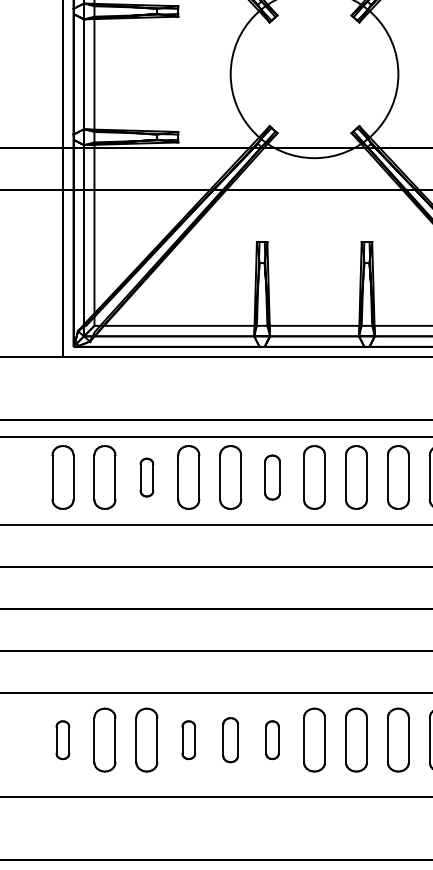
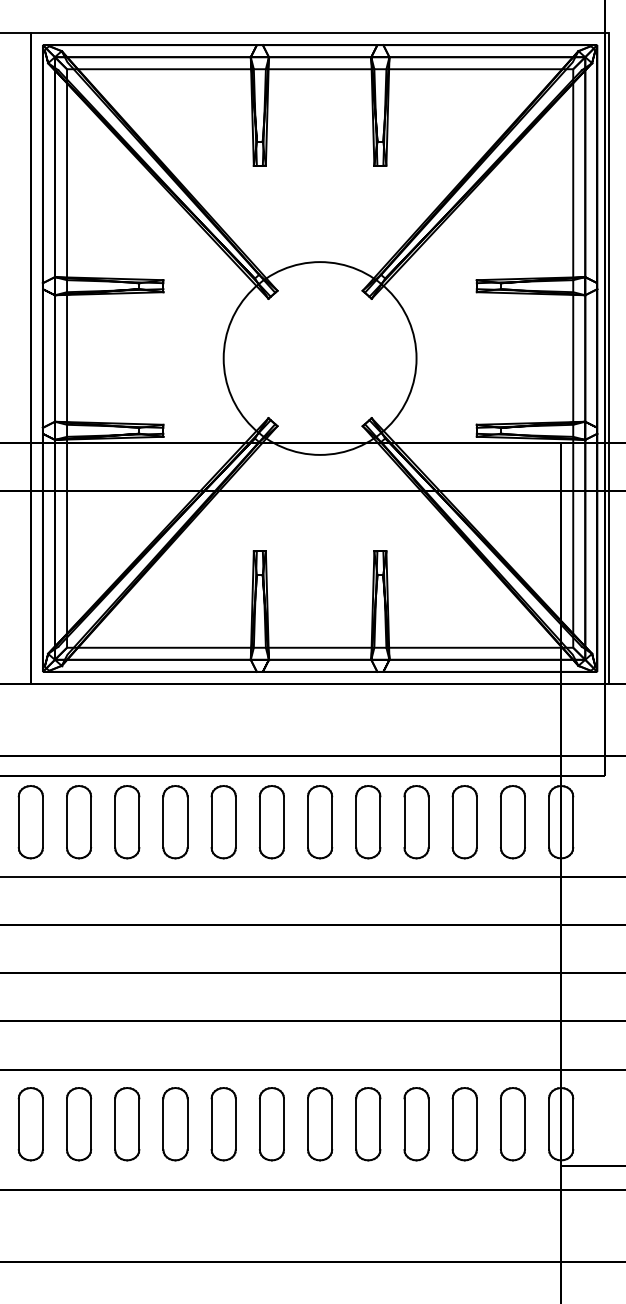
part: (147, 477) -> (127, 822), size x1.67
part: (272, 477) -> (271, 822), size x1.43
part: (62, 740) -> (30, 1124), size x1.67
part: (188, 740) -> (175, 1124), size x1.67
part: (230, 740) -> (223, 1124), size x1.43
part: (272, 740) -> (271, 1124), size x1.67

